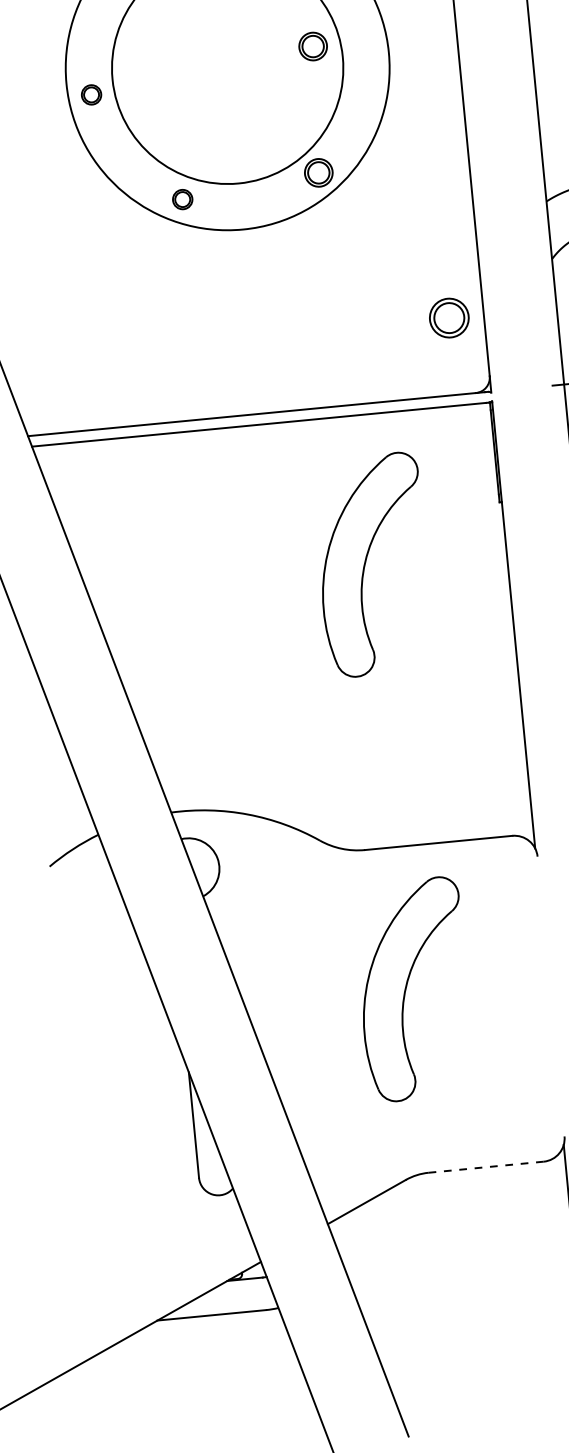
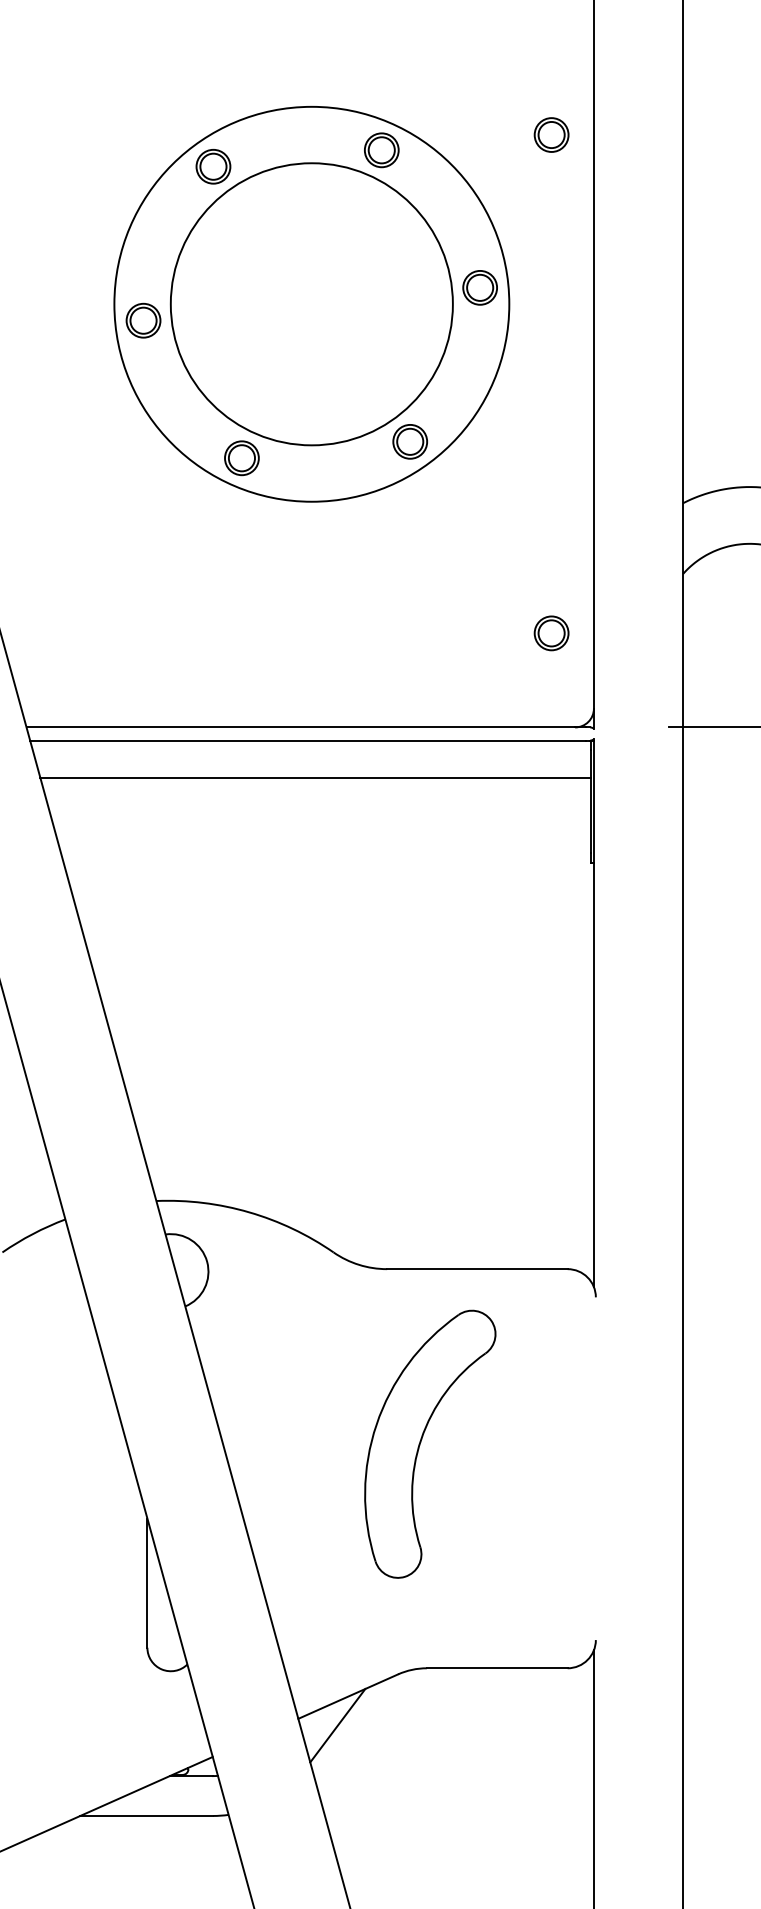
part: (312, 46) -> (479, 287), moved
part: (91, 94) -> (143, 320), size x1.43
part: (182, 199) -> (241, 458), size x1.43
part: (449, 318) -> (551, 633), size x0.71
line: (267, 455) -> (315, 778), added
part: (366, 561) -> (422, 919), removed
line: (485, 1167) -> (496, 1668), dashed -> solid
line: (360, 1226) -> (337, 1725), added

